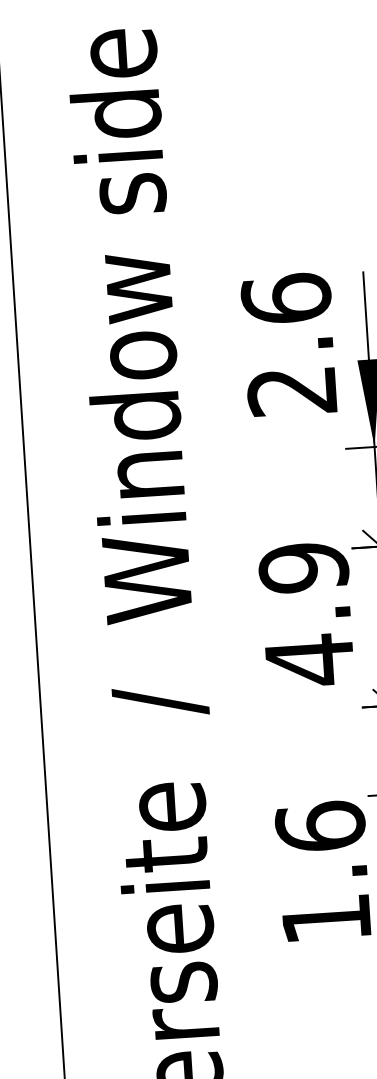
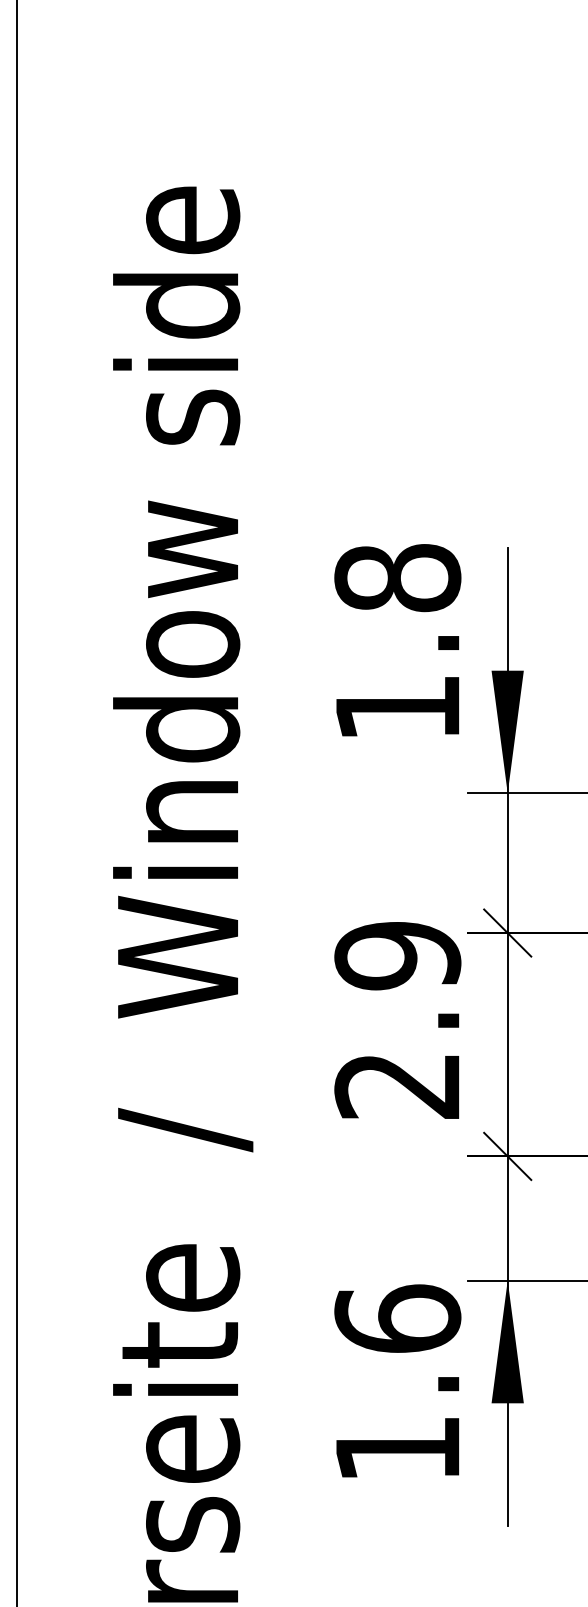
text: (289, 344) -> (397, 642), 2.6 -> 1.8
text: (308, 660) -> (396, 1086), 4.9 -> 2.9

